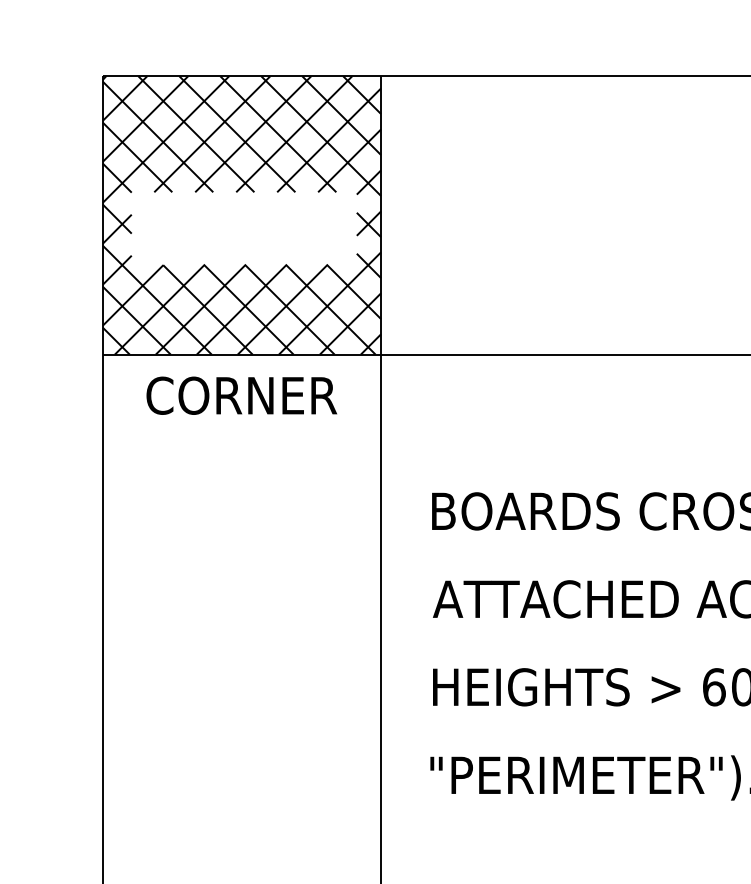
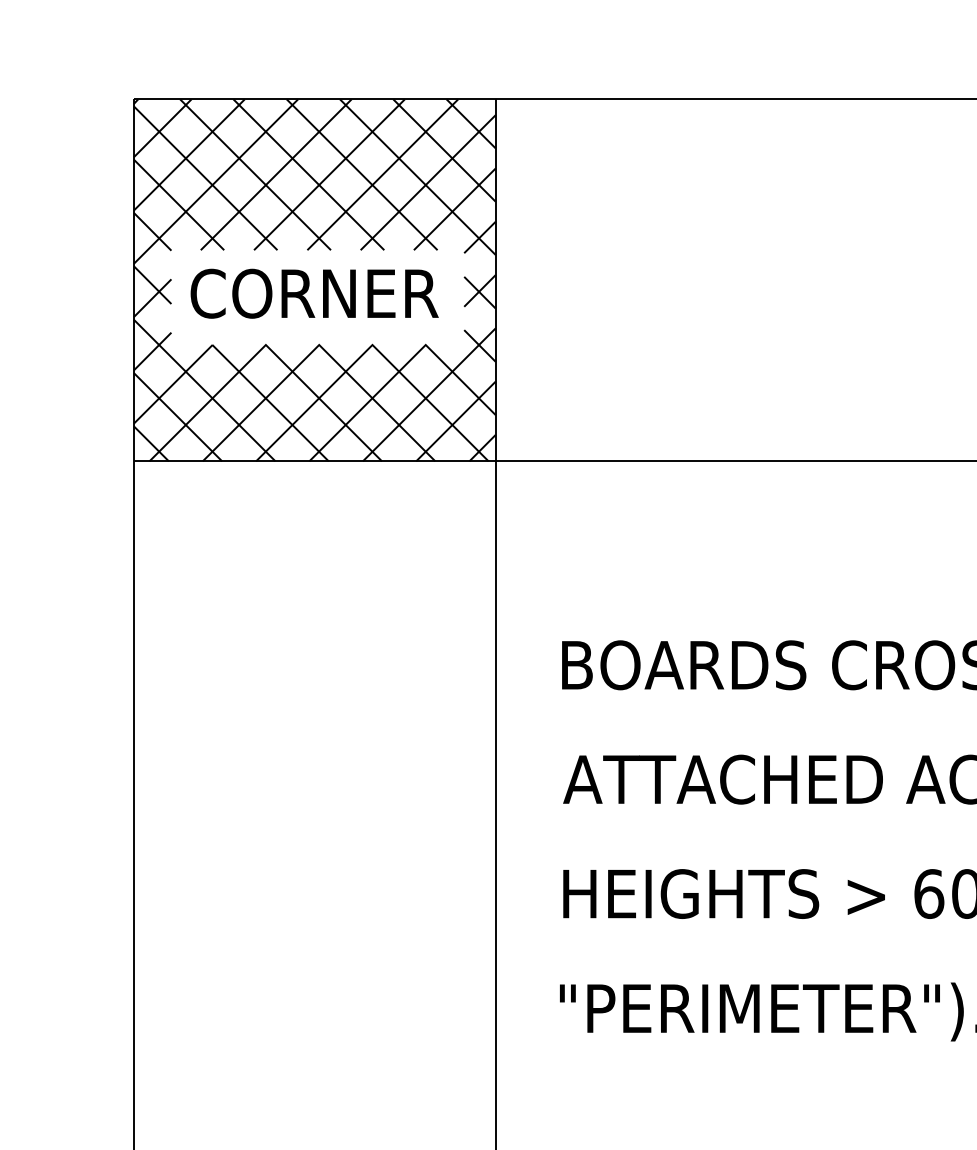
text: (241, 395) -> (314, 293), moved

